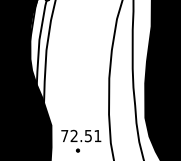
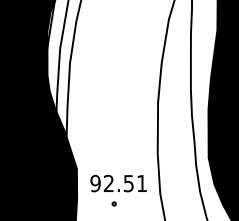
text: (64, 135) -> (95, 182), 72.51 -> 92.51

